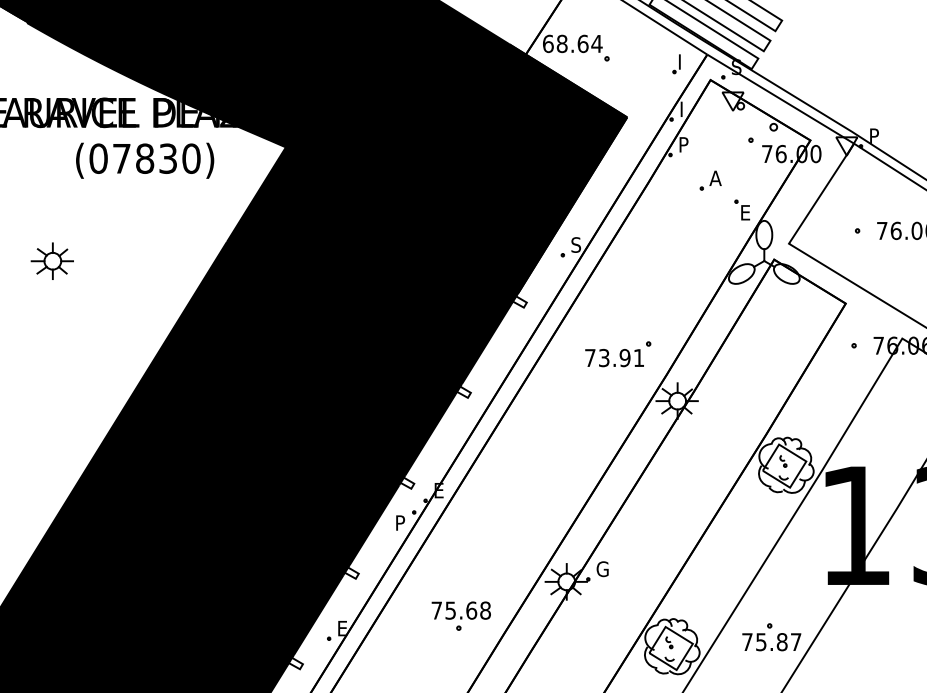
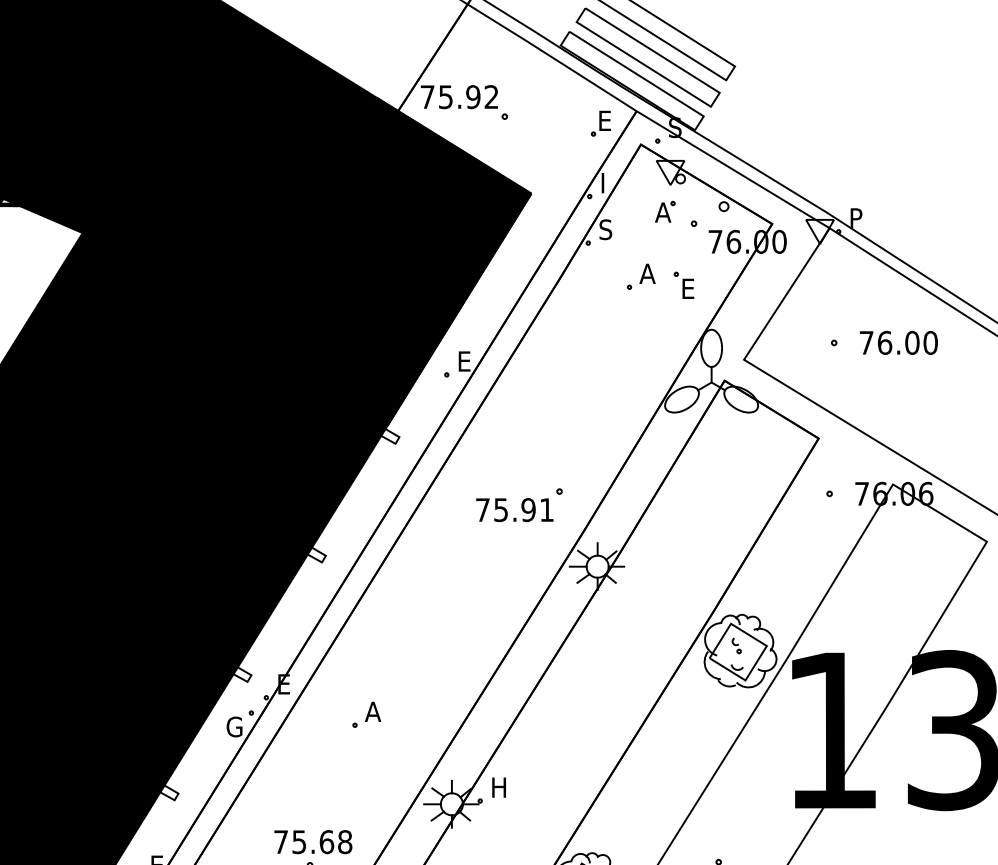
text: (572, 43) -> (459, 96), 68.64 -> 75.92
text: (683, 61) -> (605, 120), I -> E
part: (729, 130) -> (665, 210), added
text: (683, 144) -> (605, 229), P -> S
part: (742, 209) -> (684, 284), moved
text: (576, 244) -> (464, 360), S -> E
text: (604, 357) -> (501, 509), 73.91 -> 75.91
part: (501, 513) -> (366, 714), added
text: (401, 522) -> (234, 726), P -> G
text: (602, 569) -> (498, 788), G -> H

